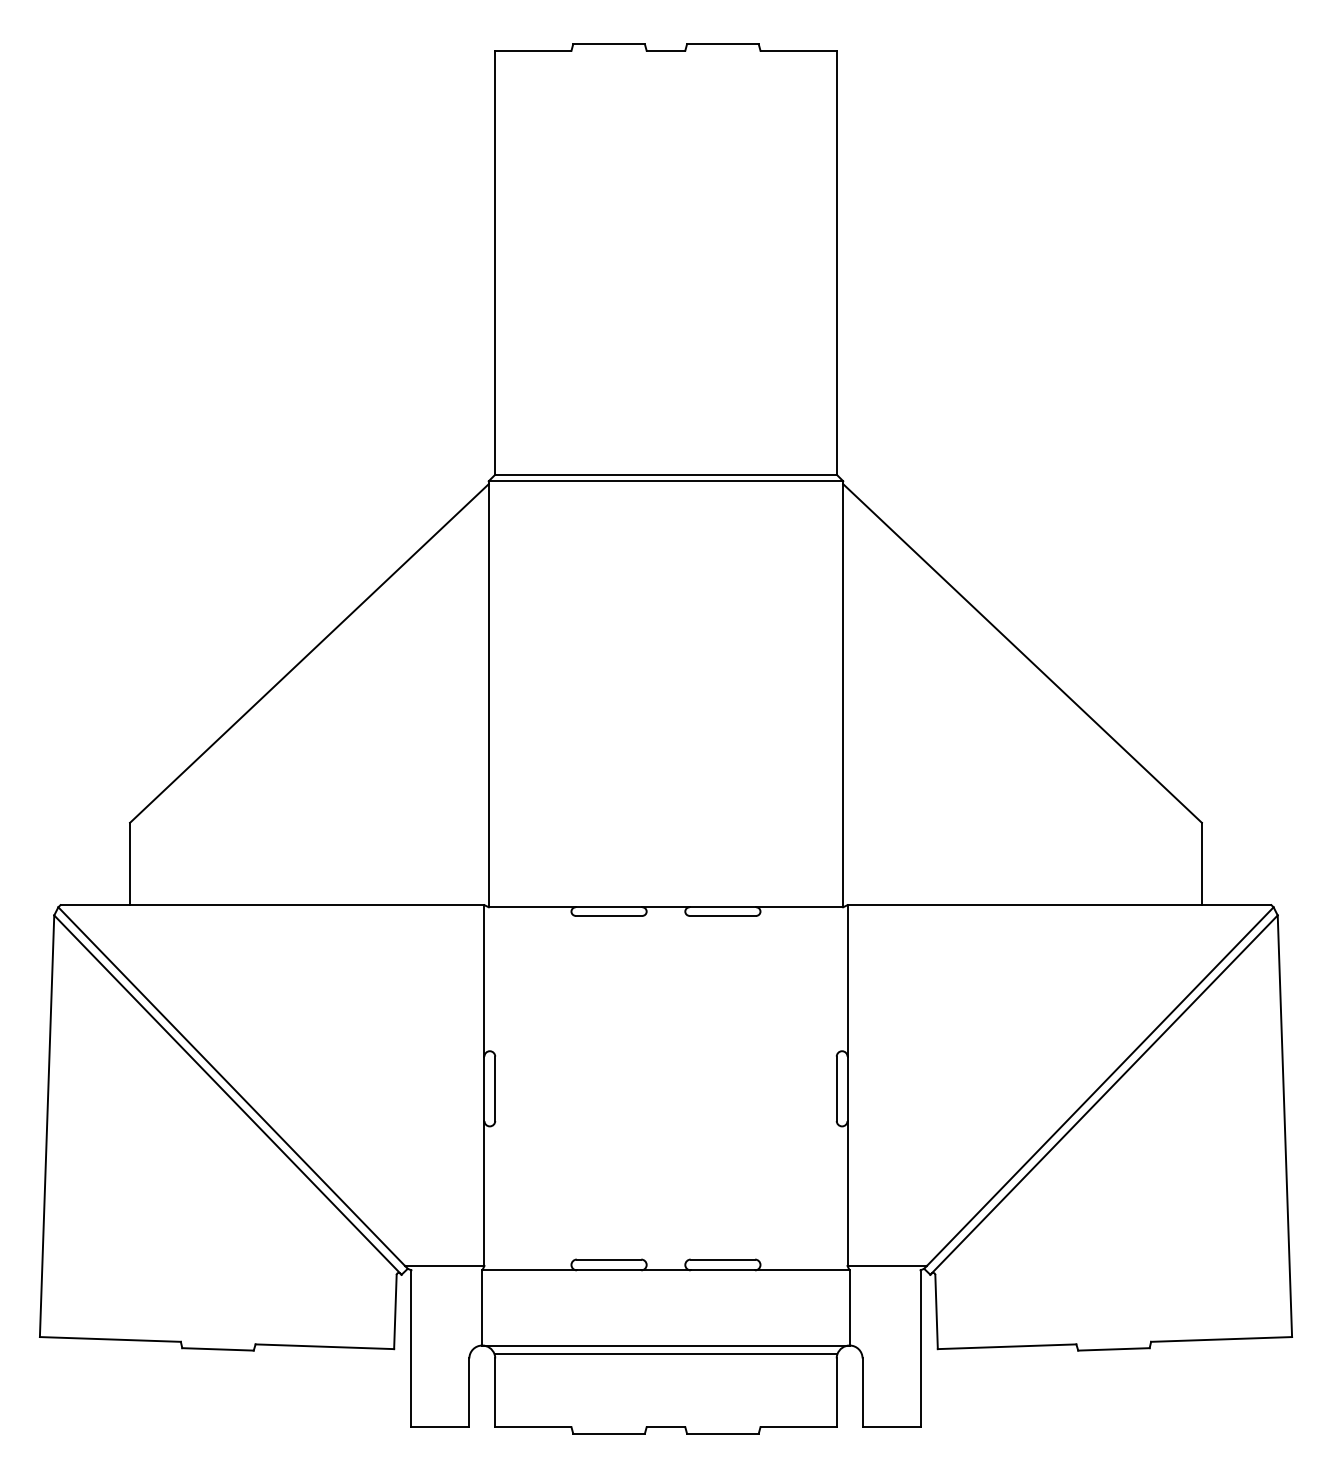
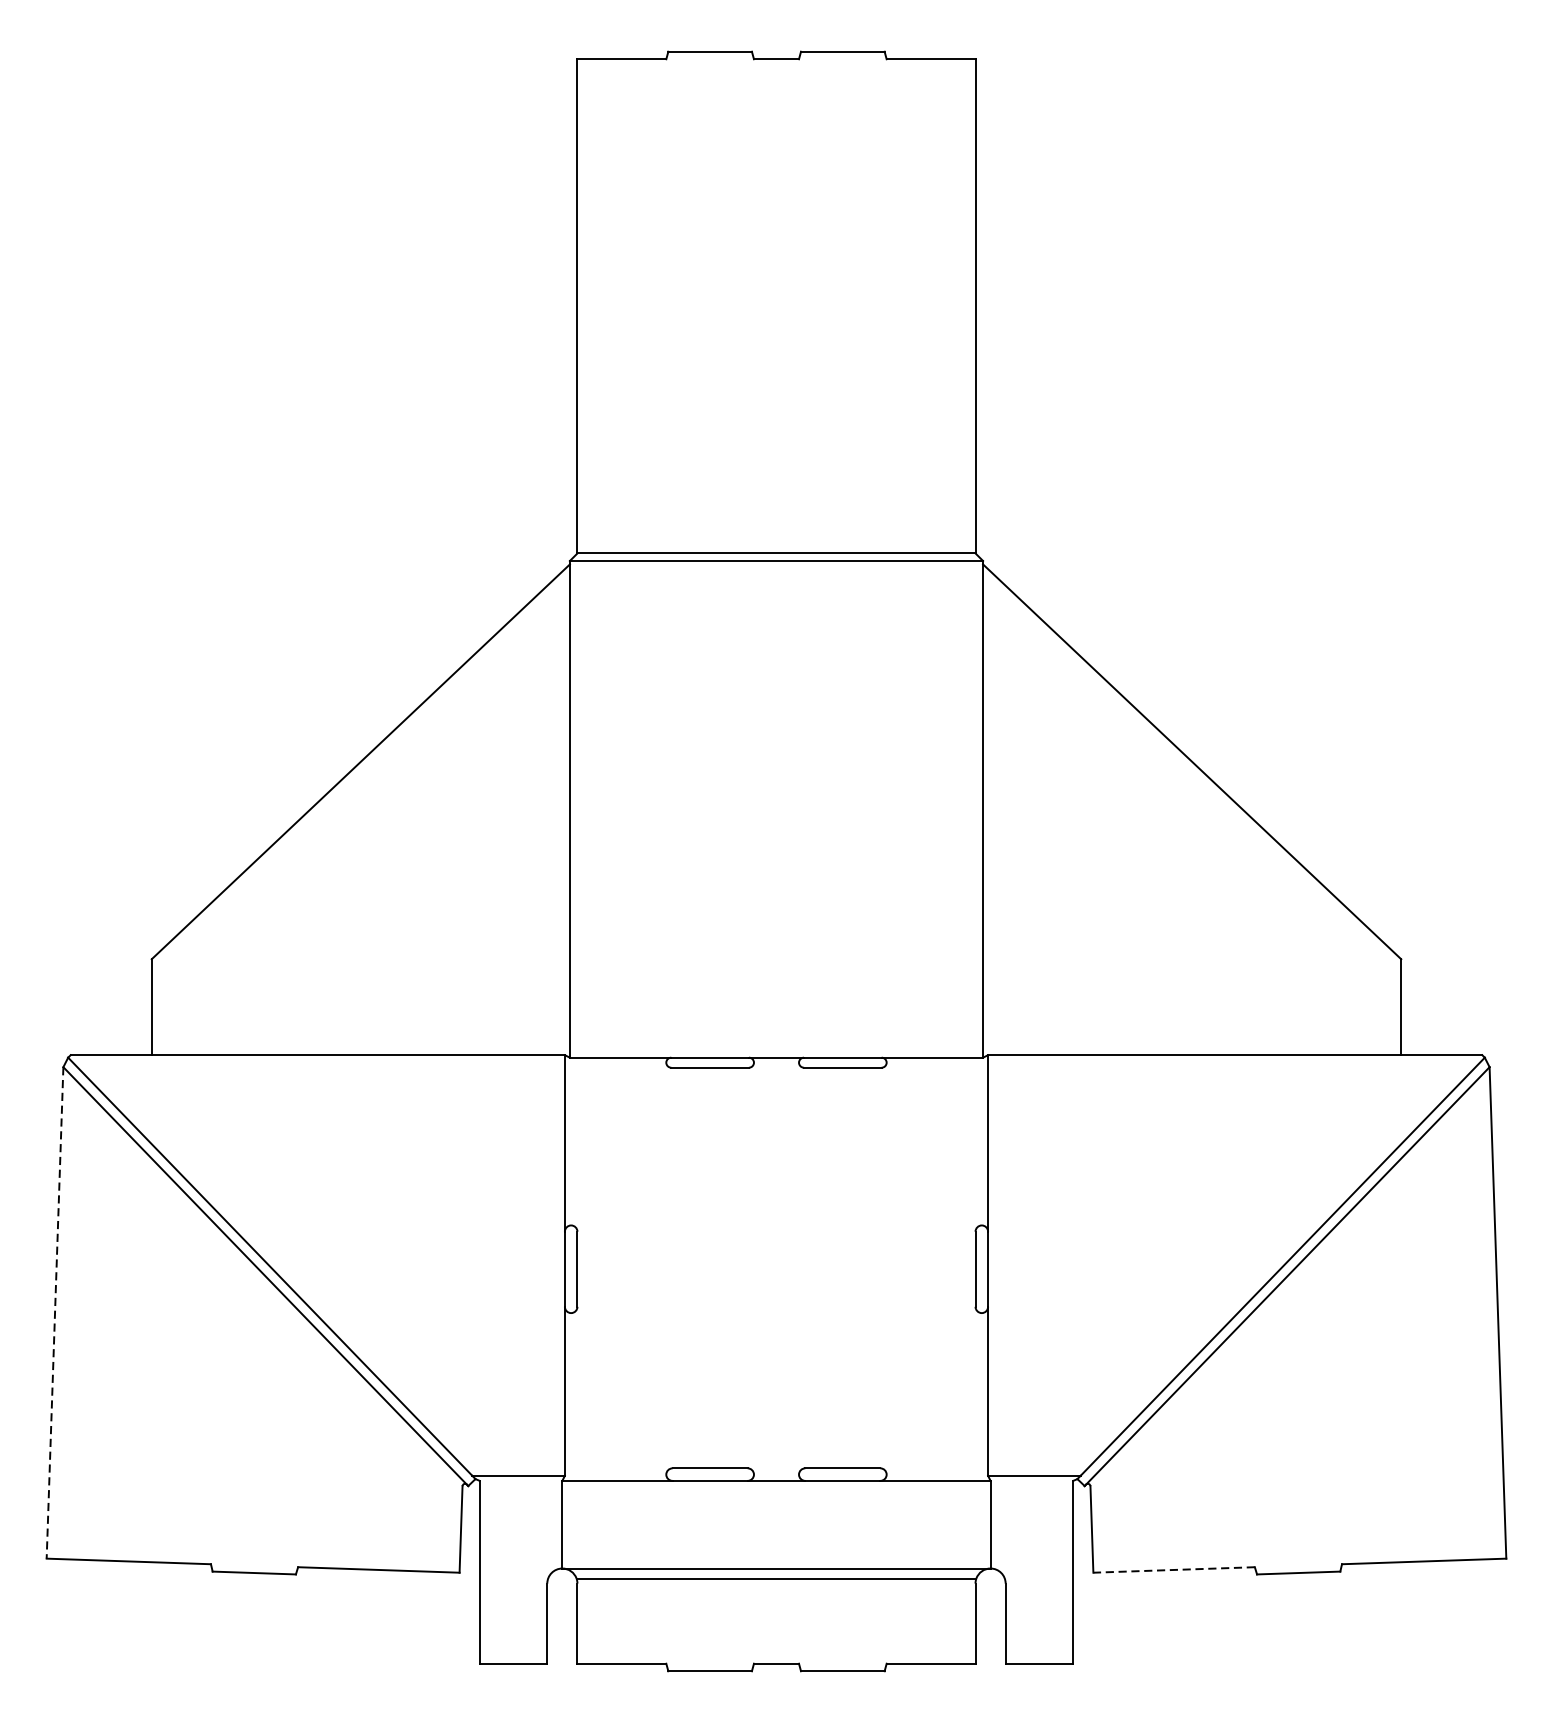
line: (47, 1126) -> (55, 1313), solid -> dashed
line: (1006, 1346) -> (1173, 1569), solid -> dashed

